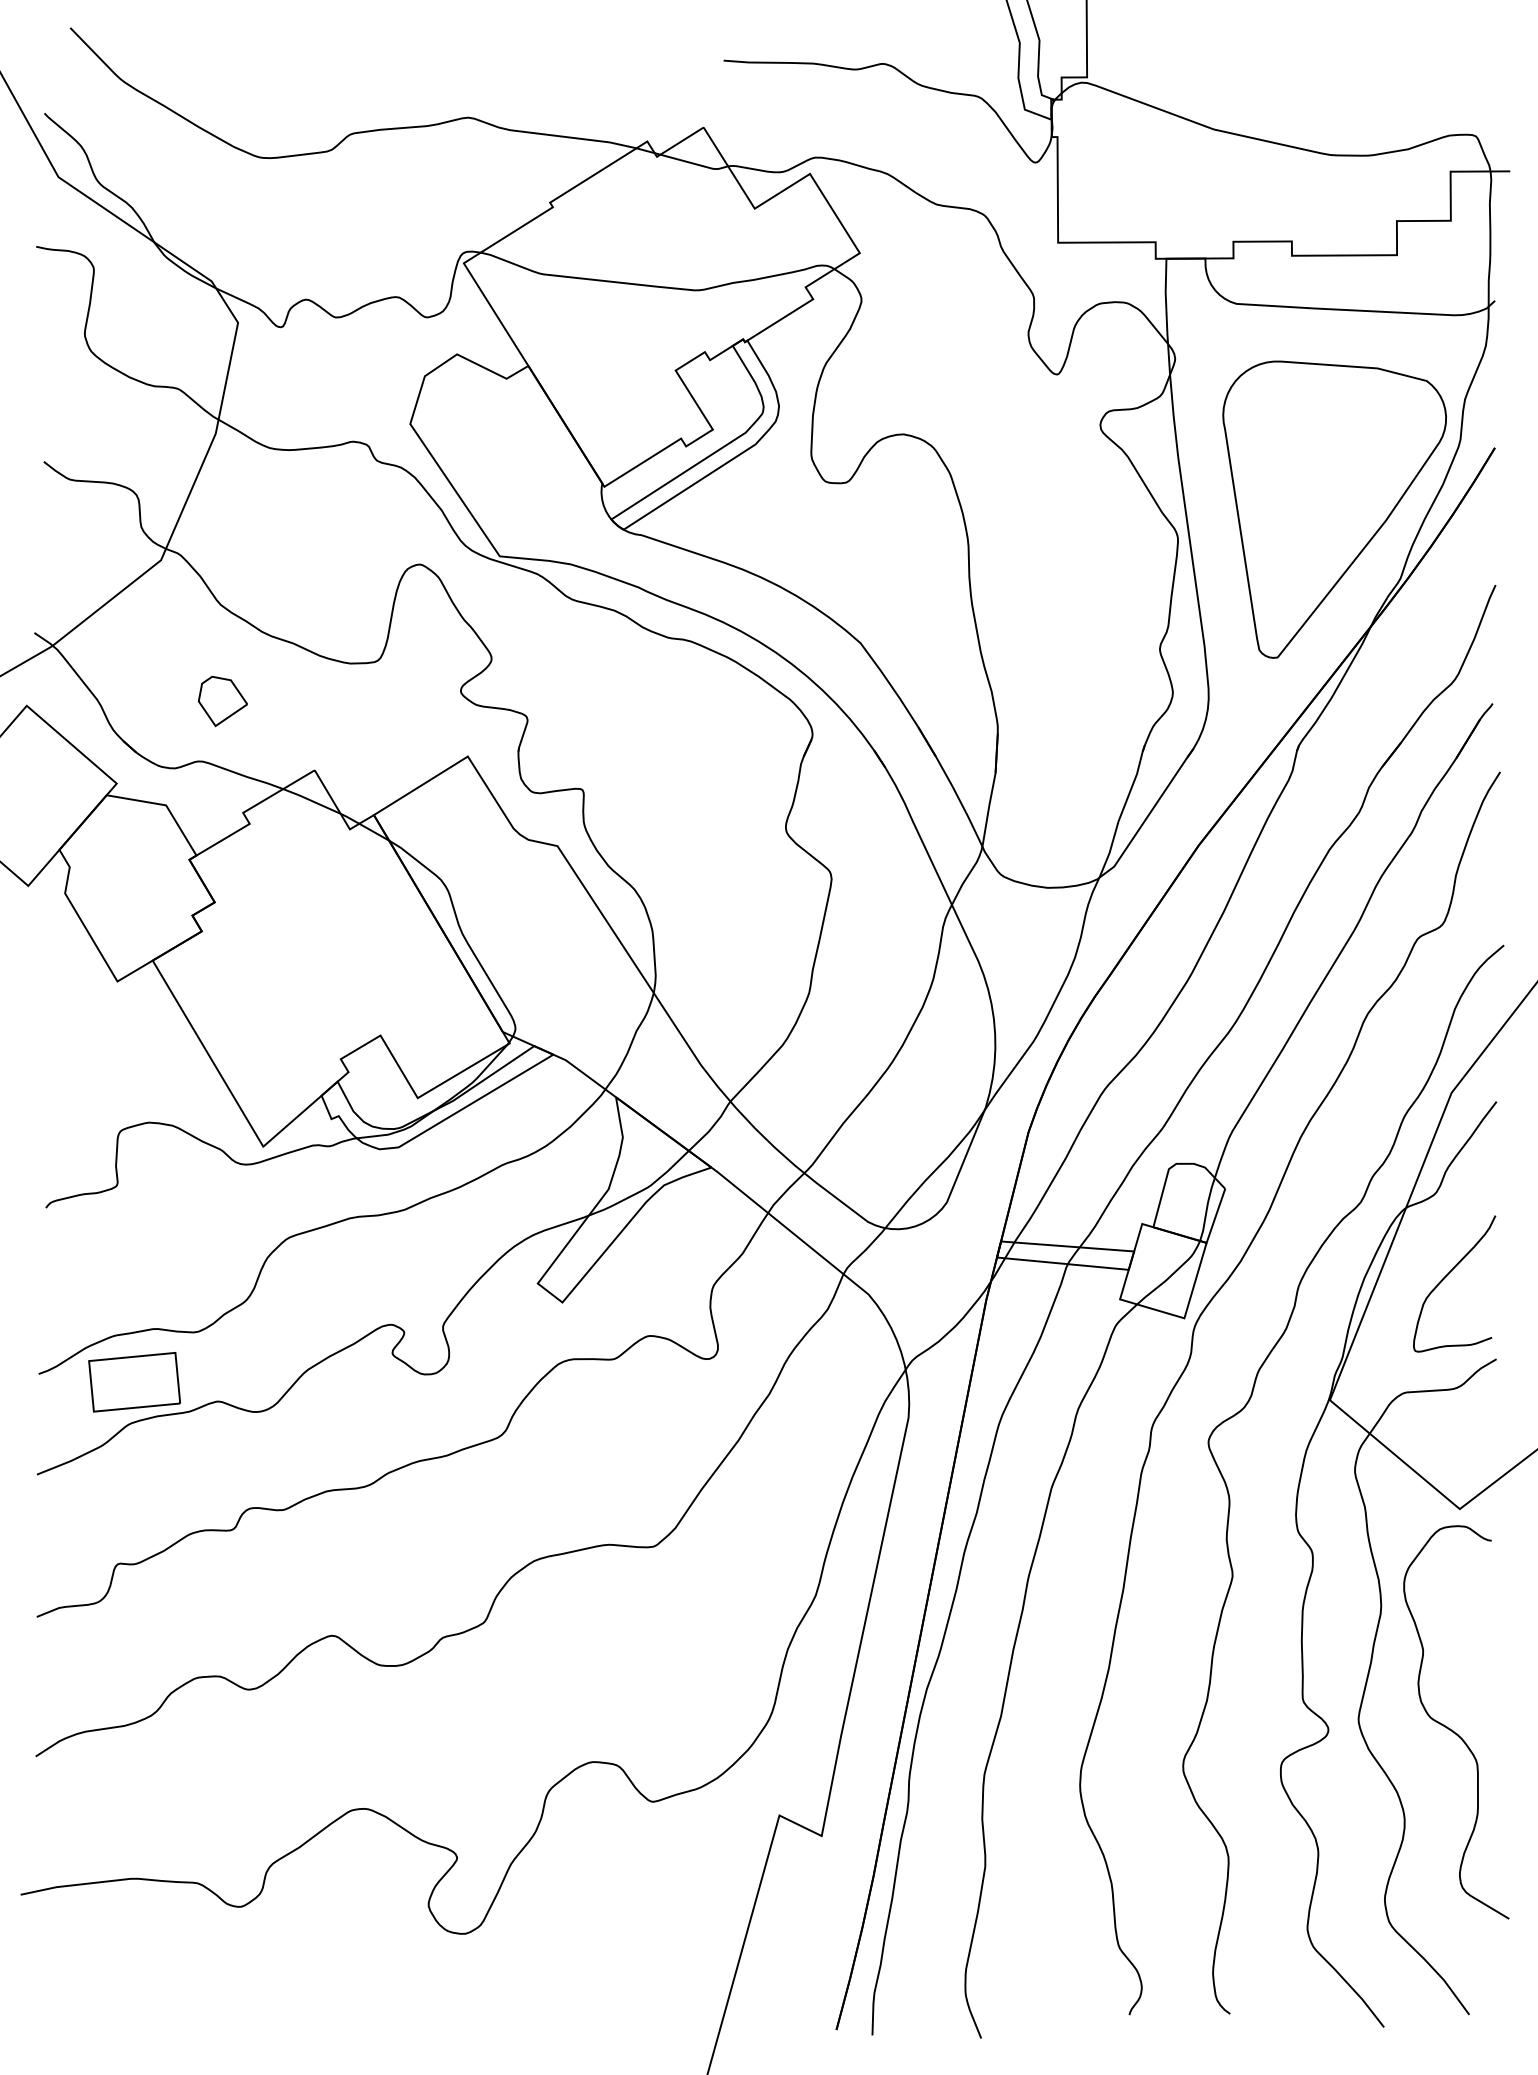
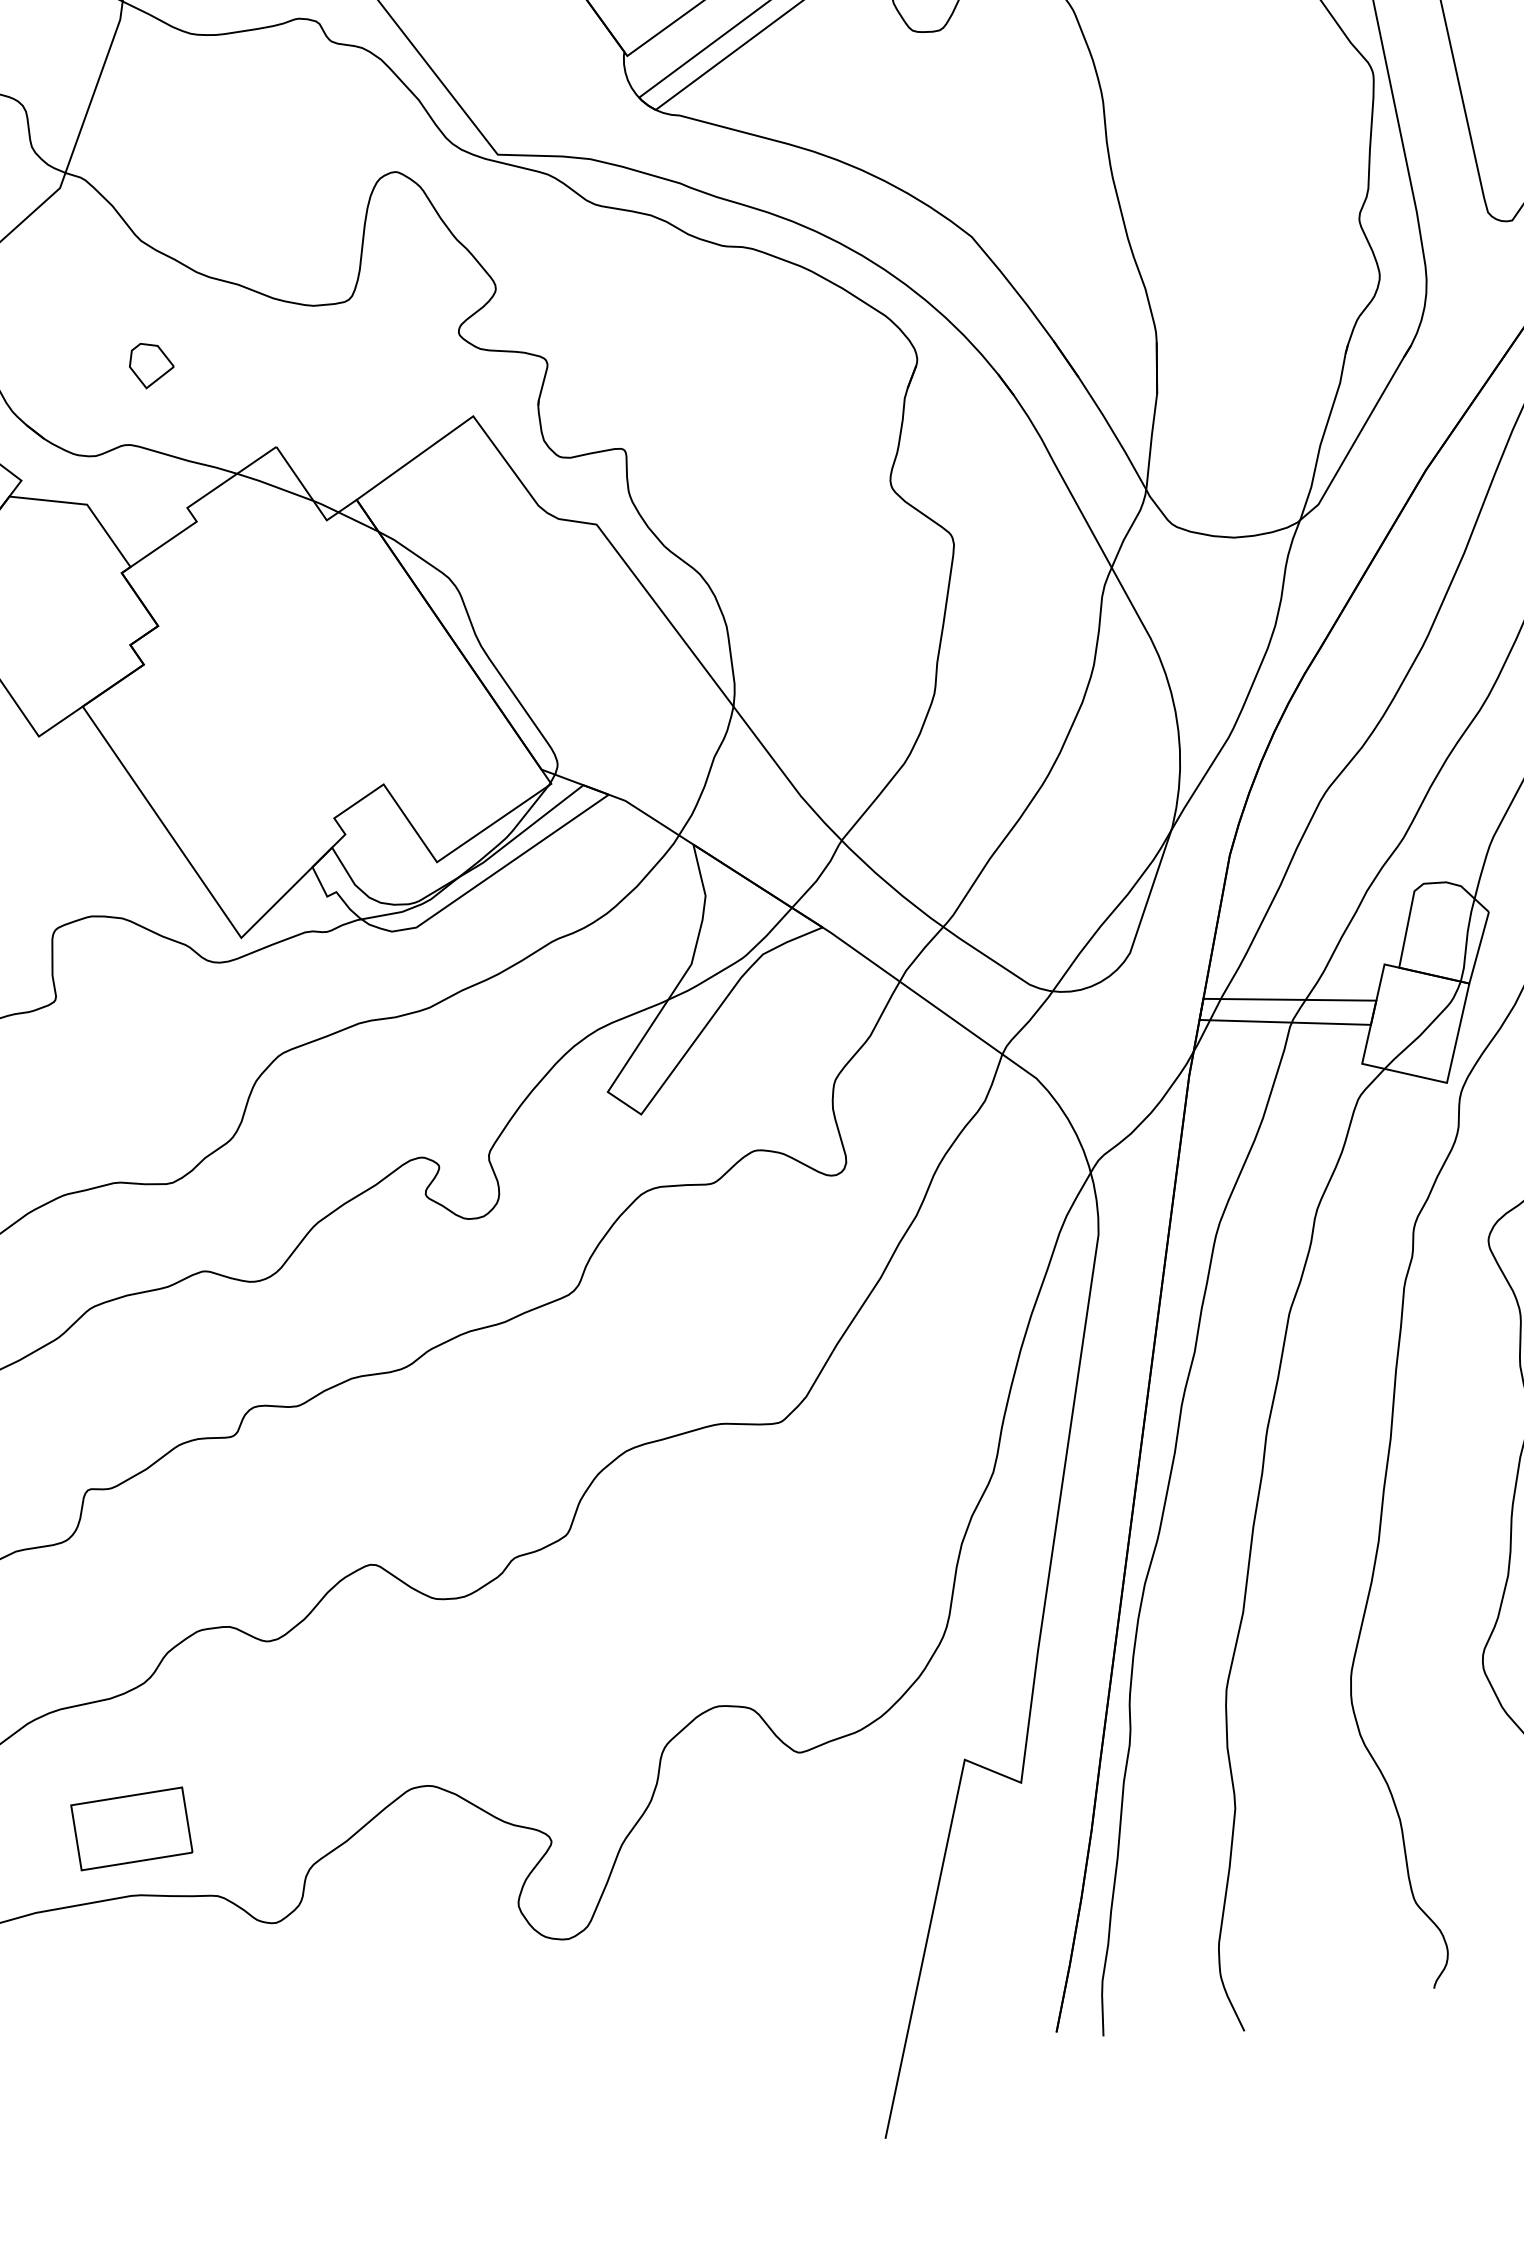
part: (222, 701) -> (151, 365), size x0.7
part: (134, 1382) -> (131, 1829), moved

